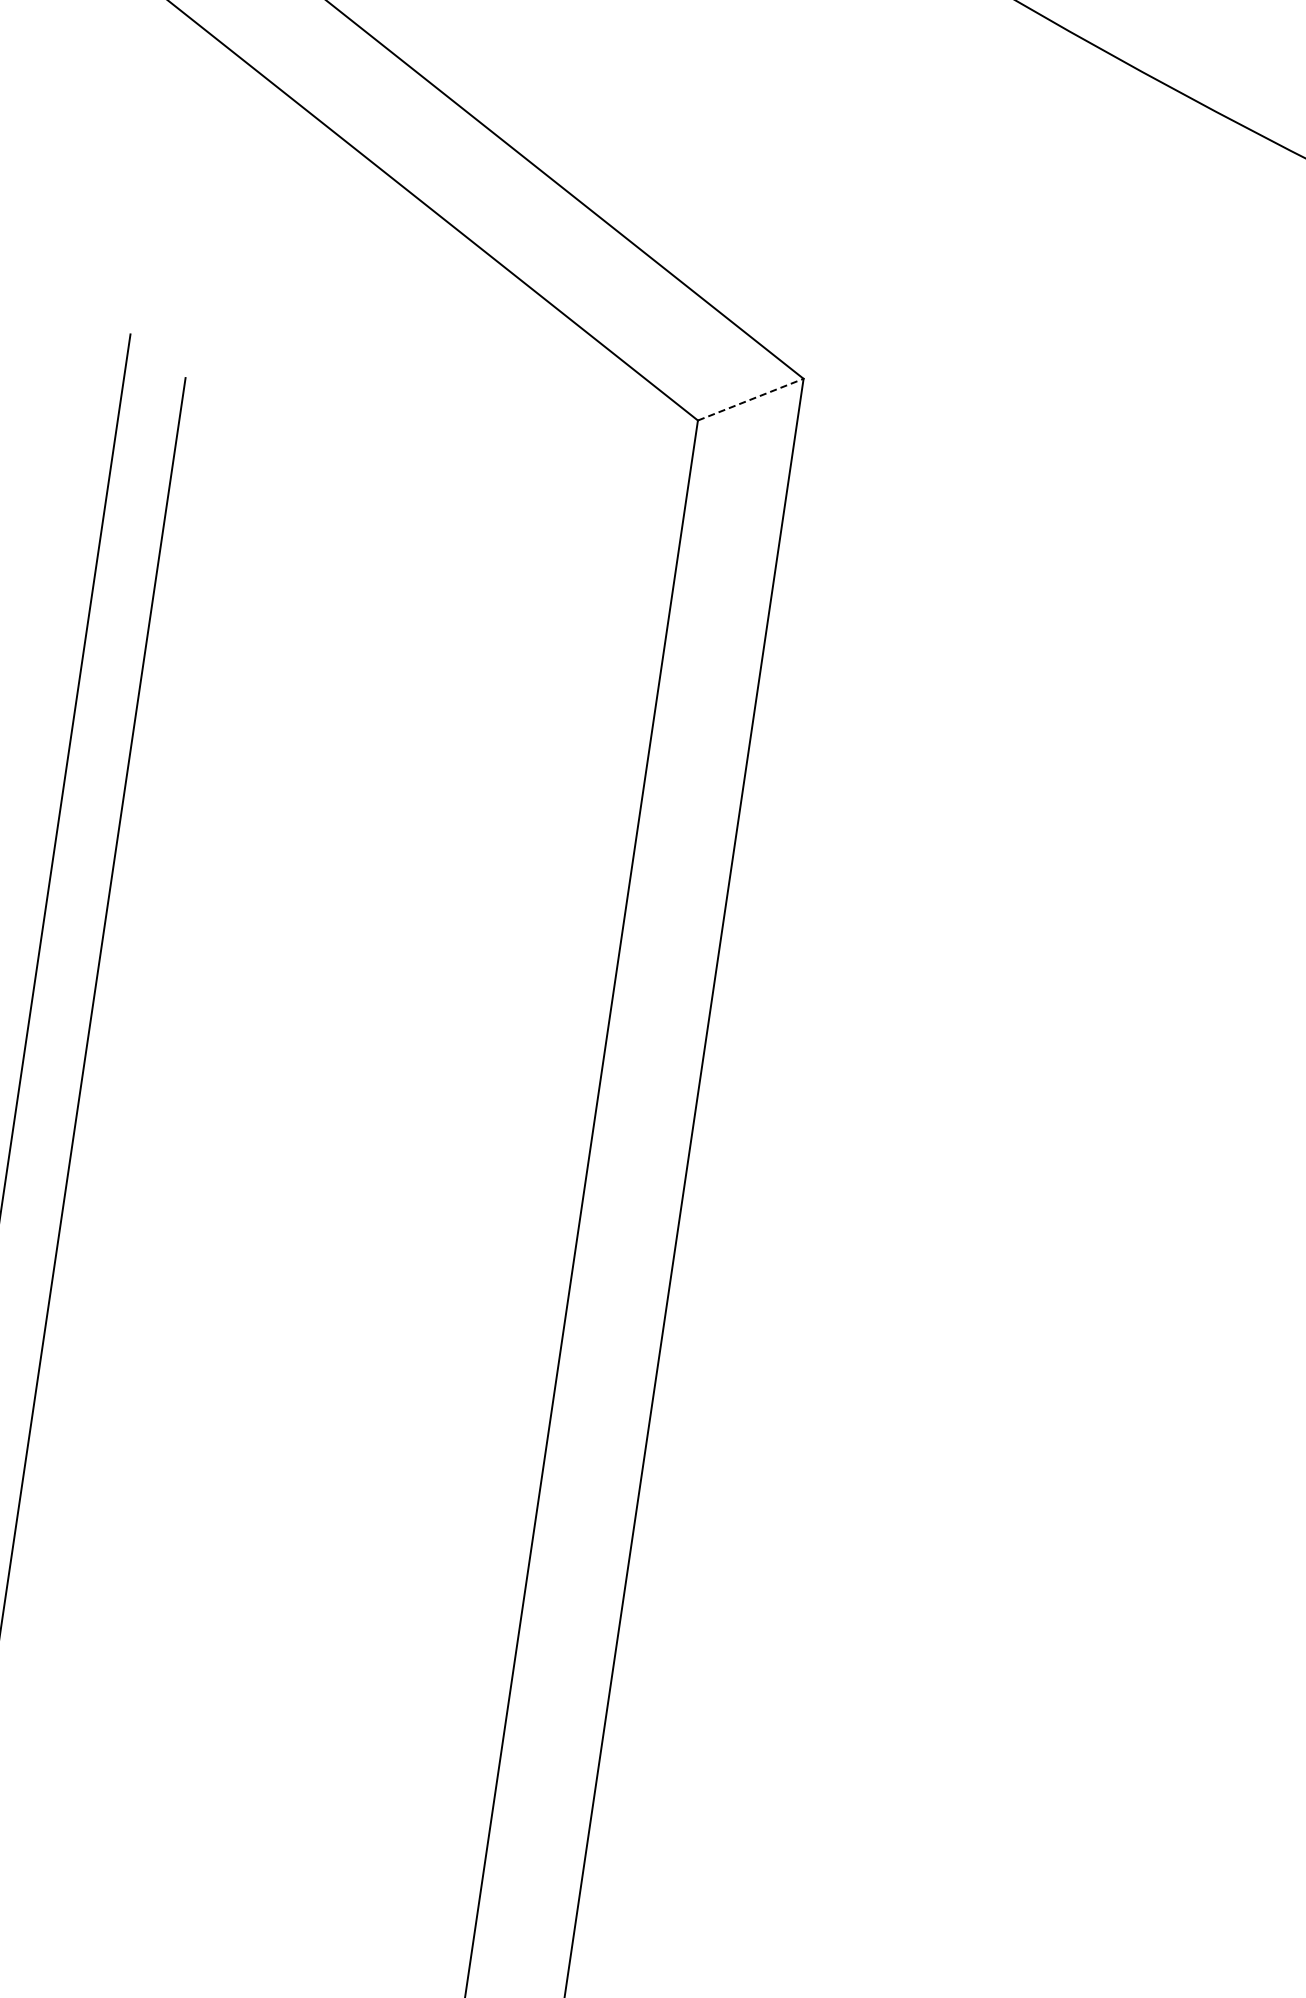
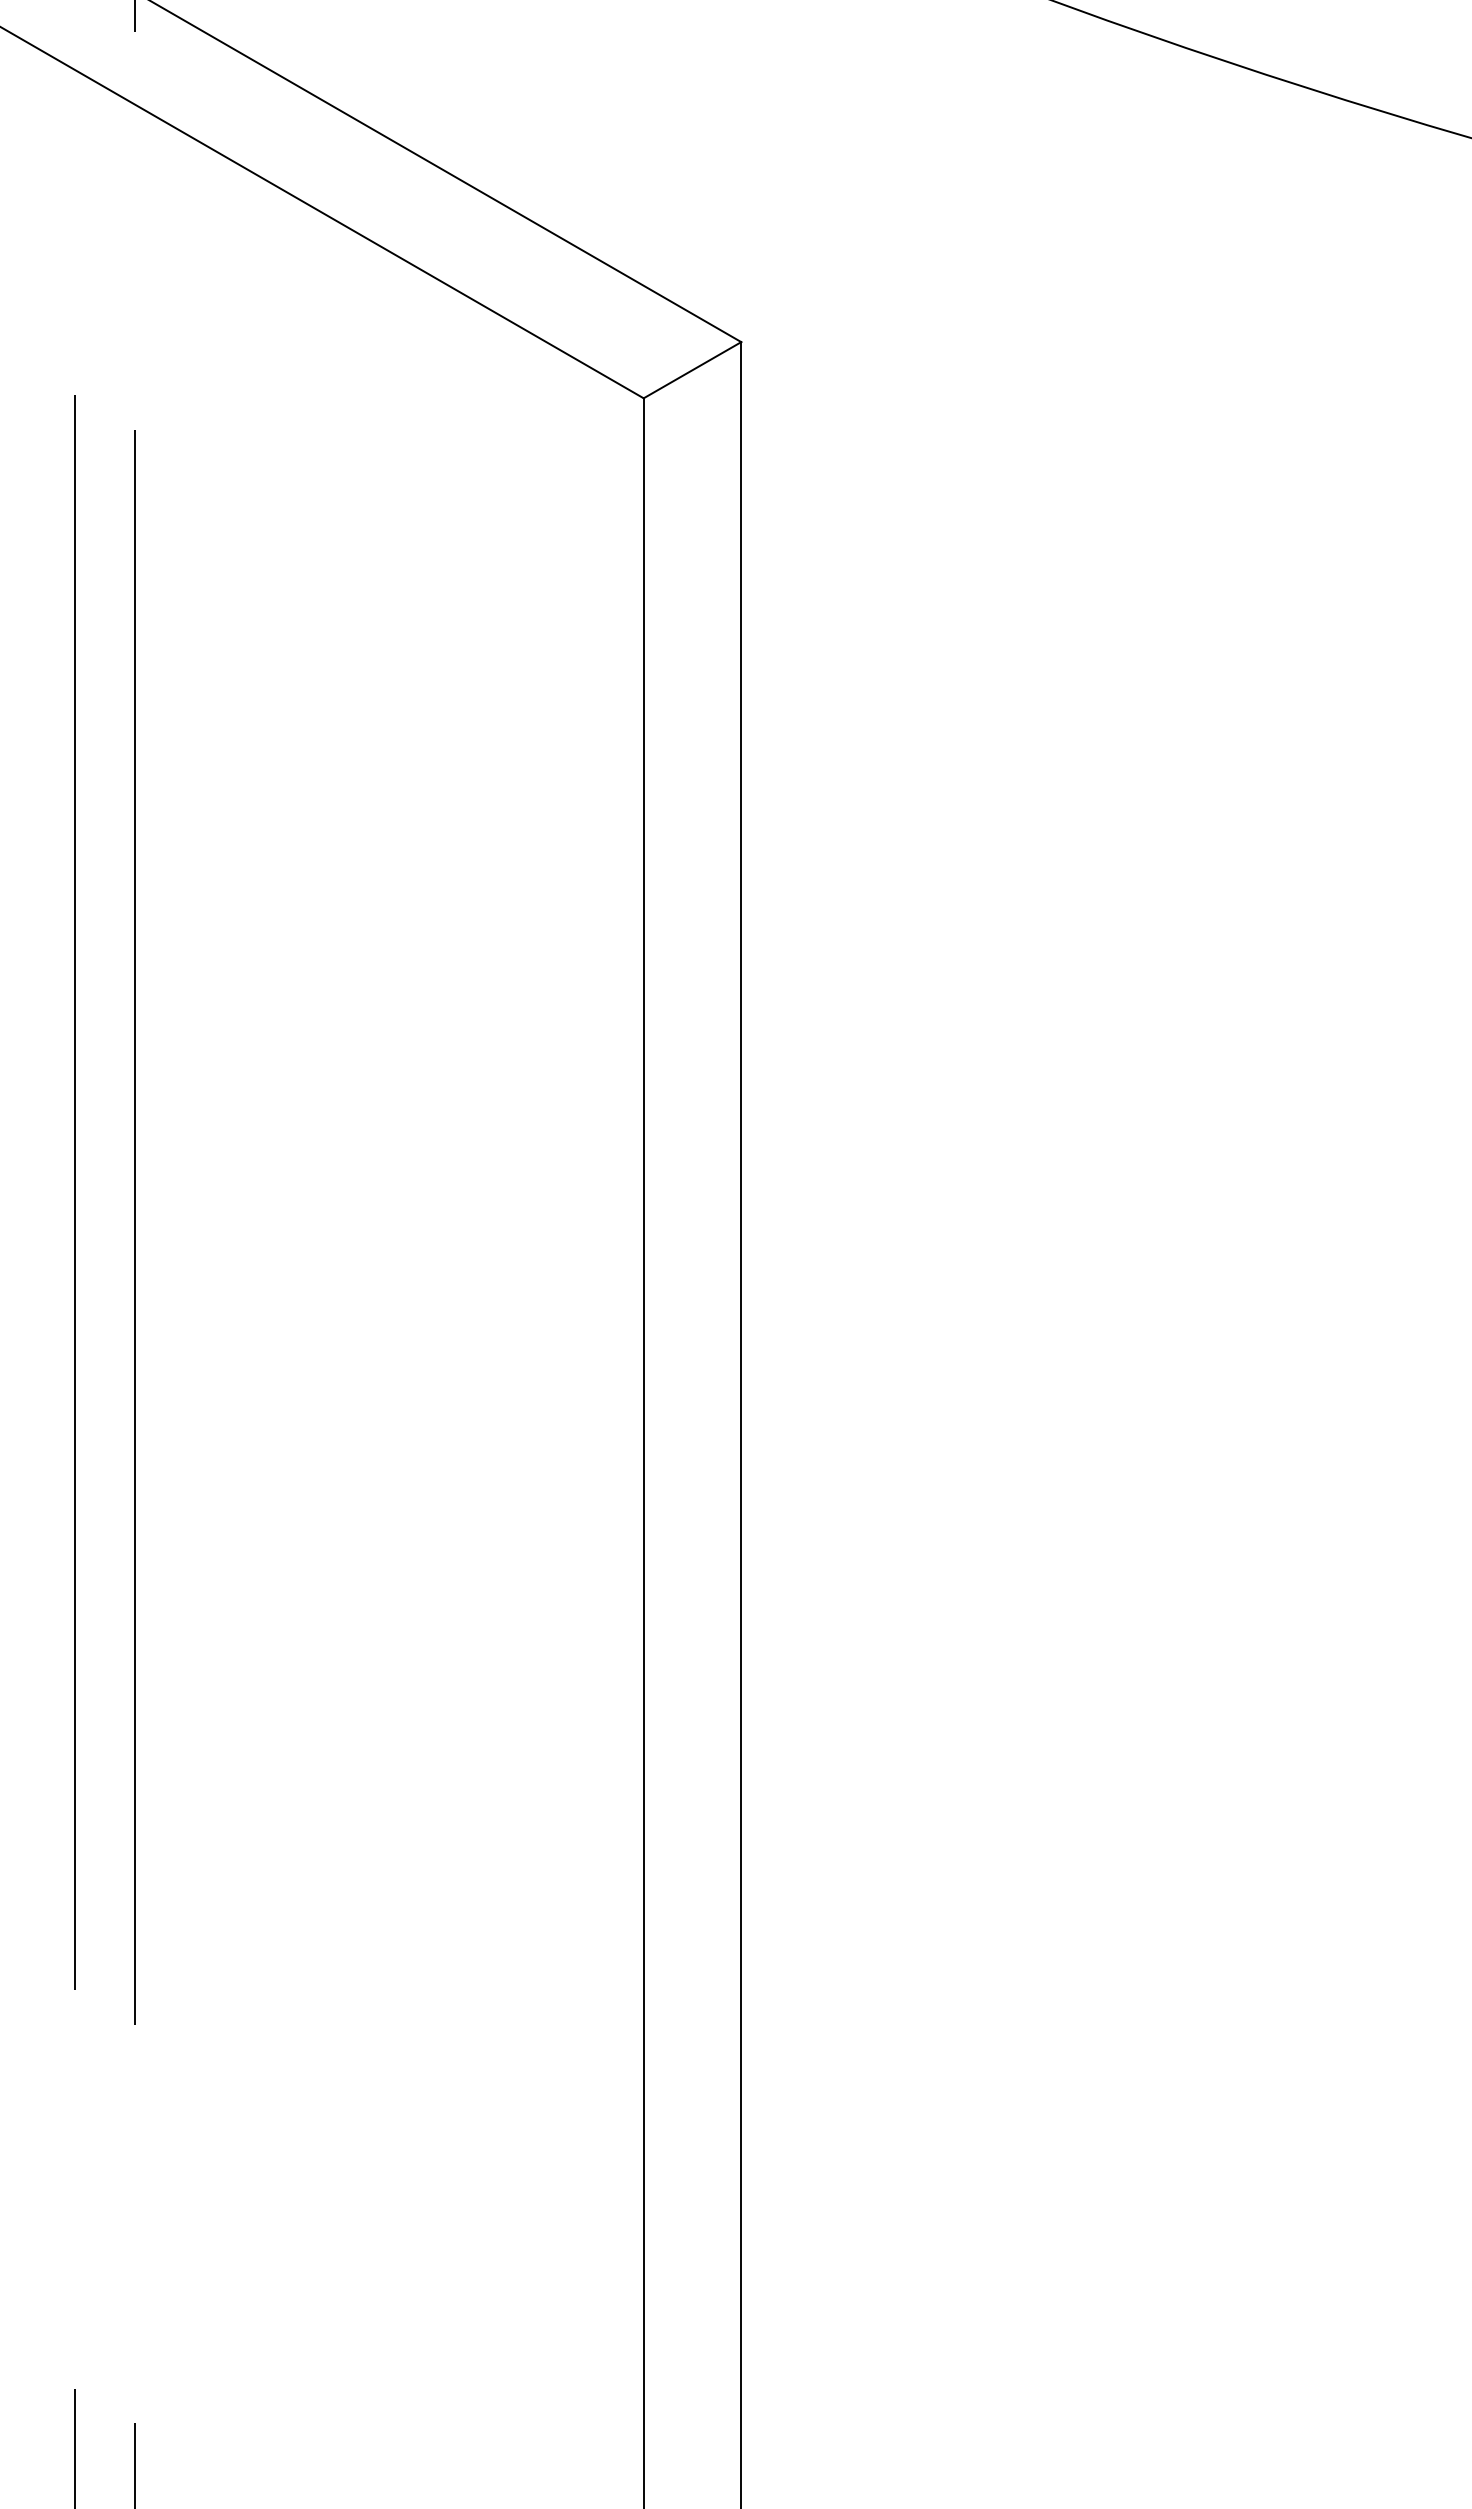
line: (750, 398) -> (692, 369), dashed -> solid

